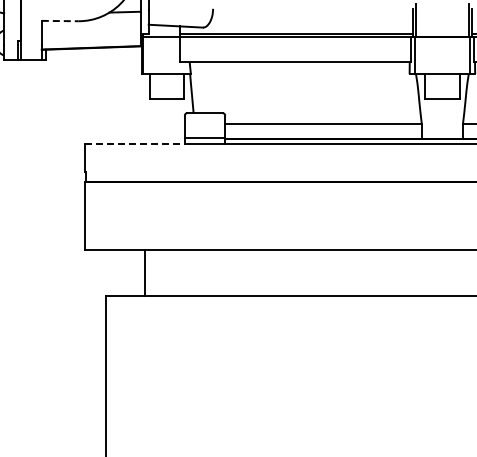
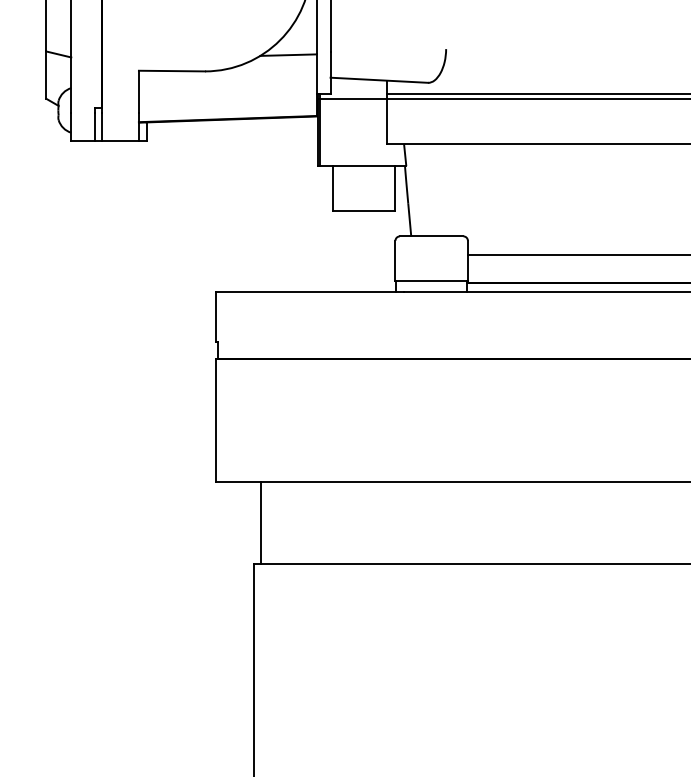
line: (60, 21) -> (172, 71), dashed -> solid
line: (137, 144) -> (310, 292), dashed -> solid
line: (144, 272) -> (260, 522), moved

